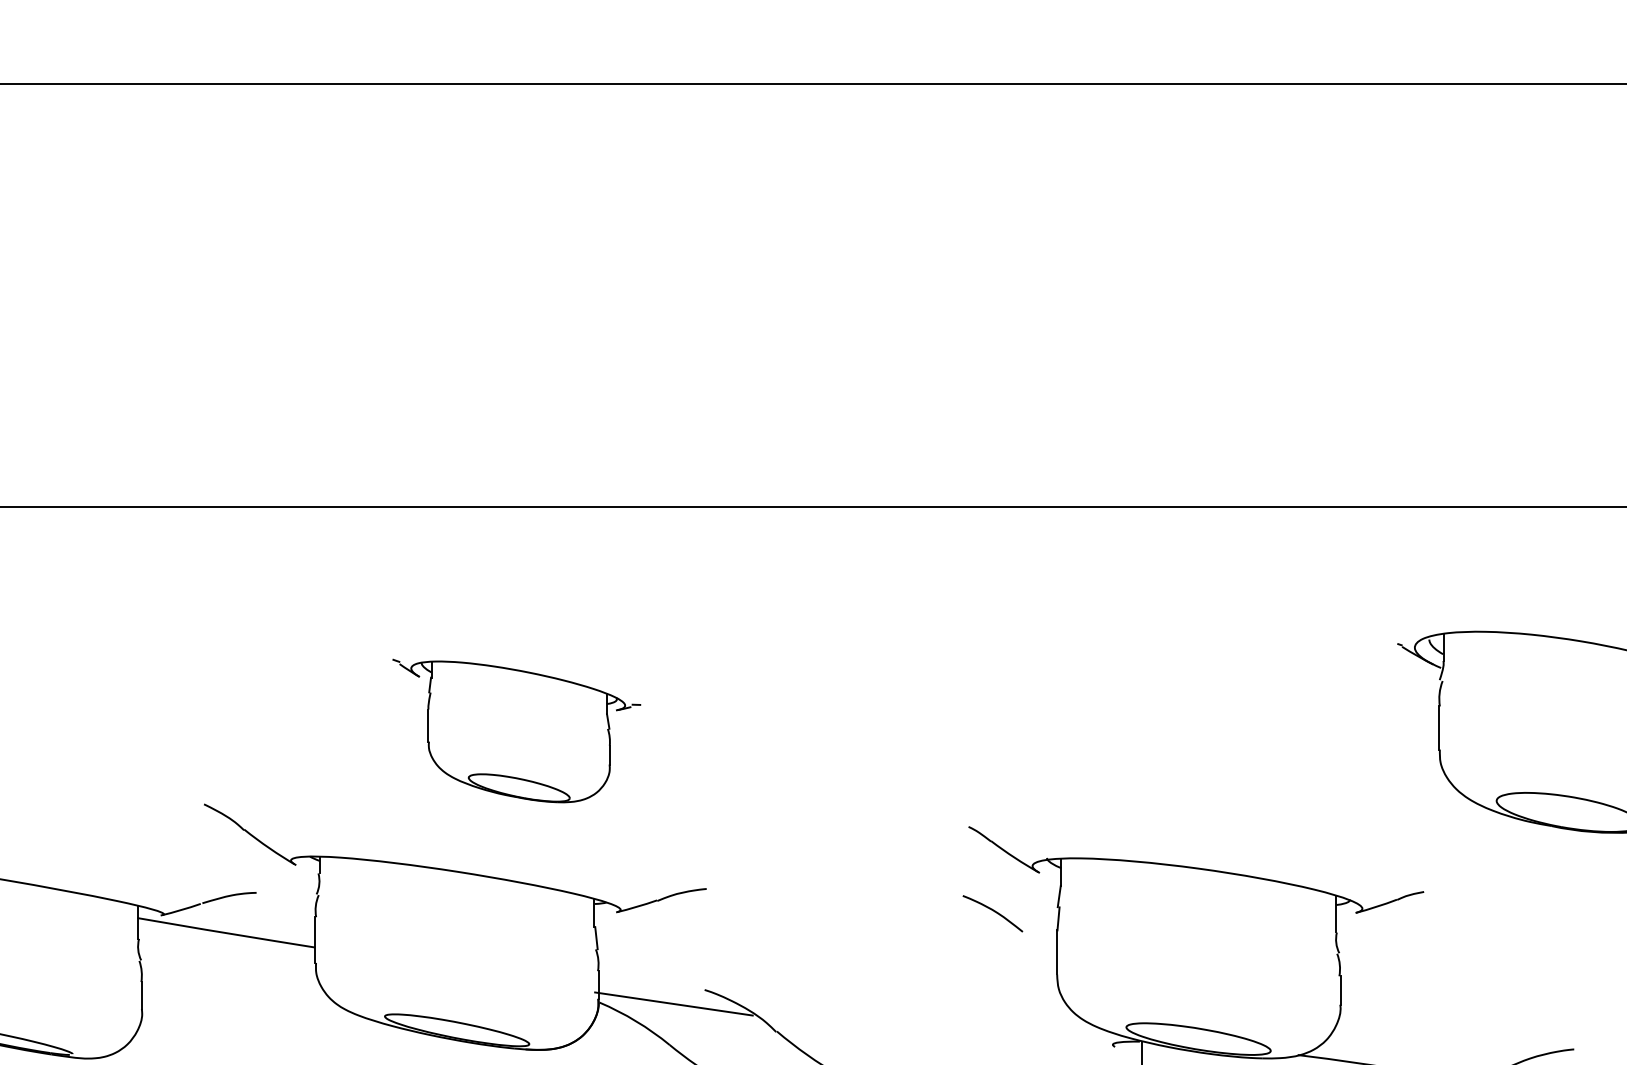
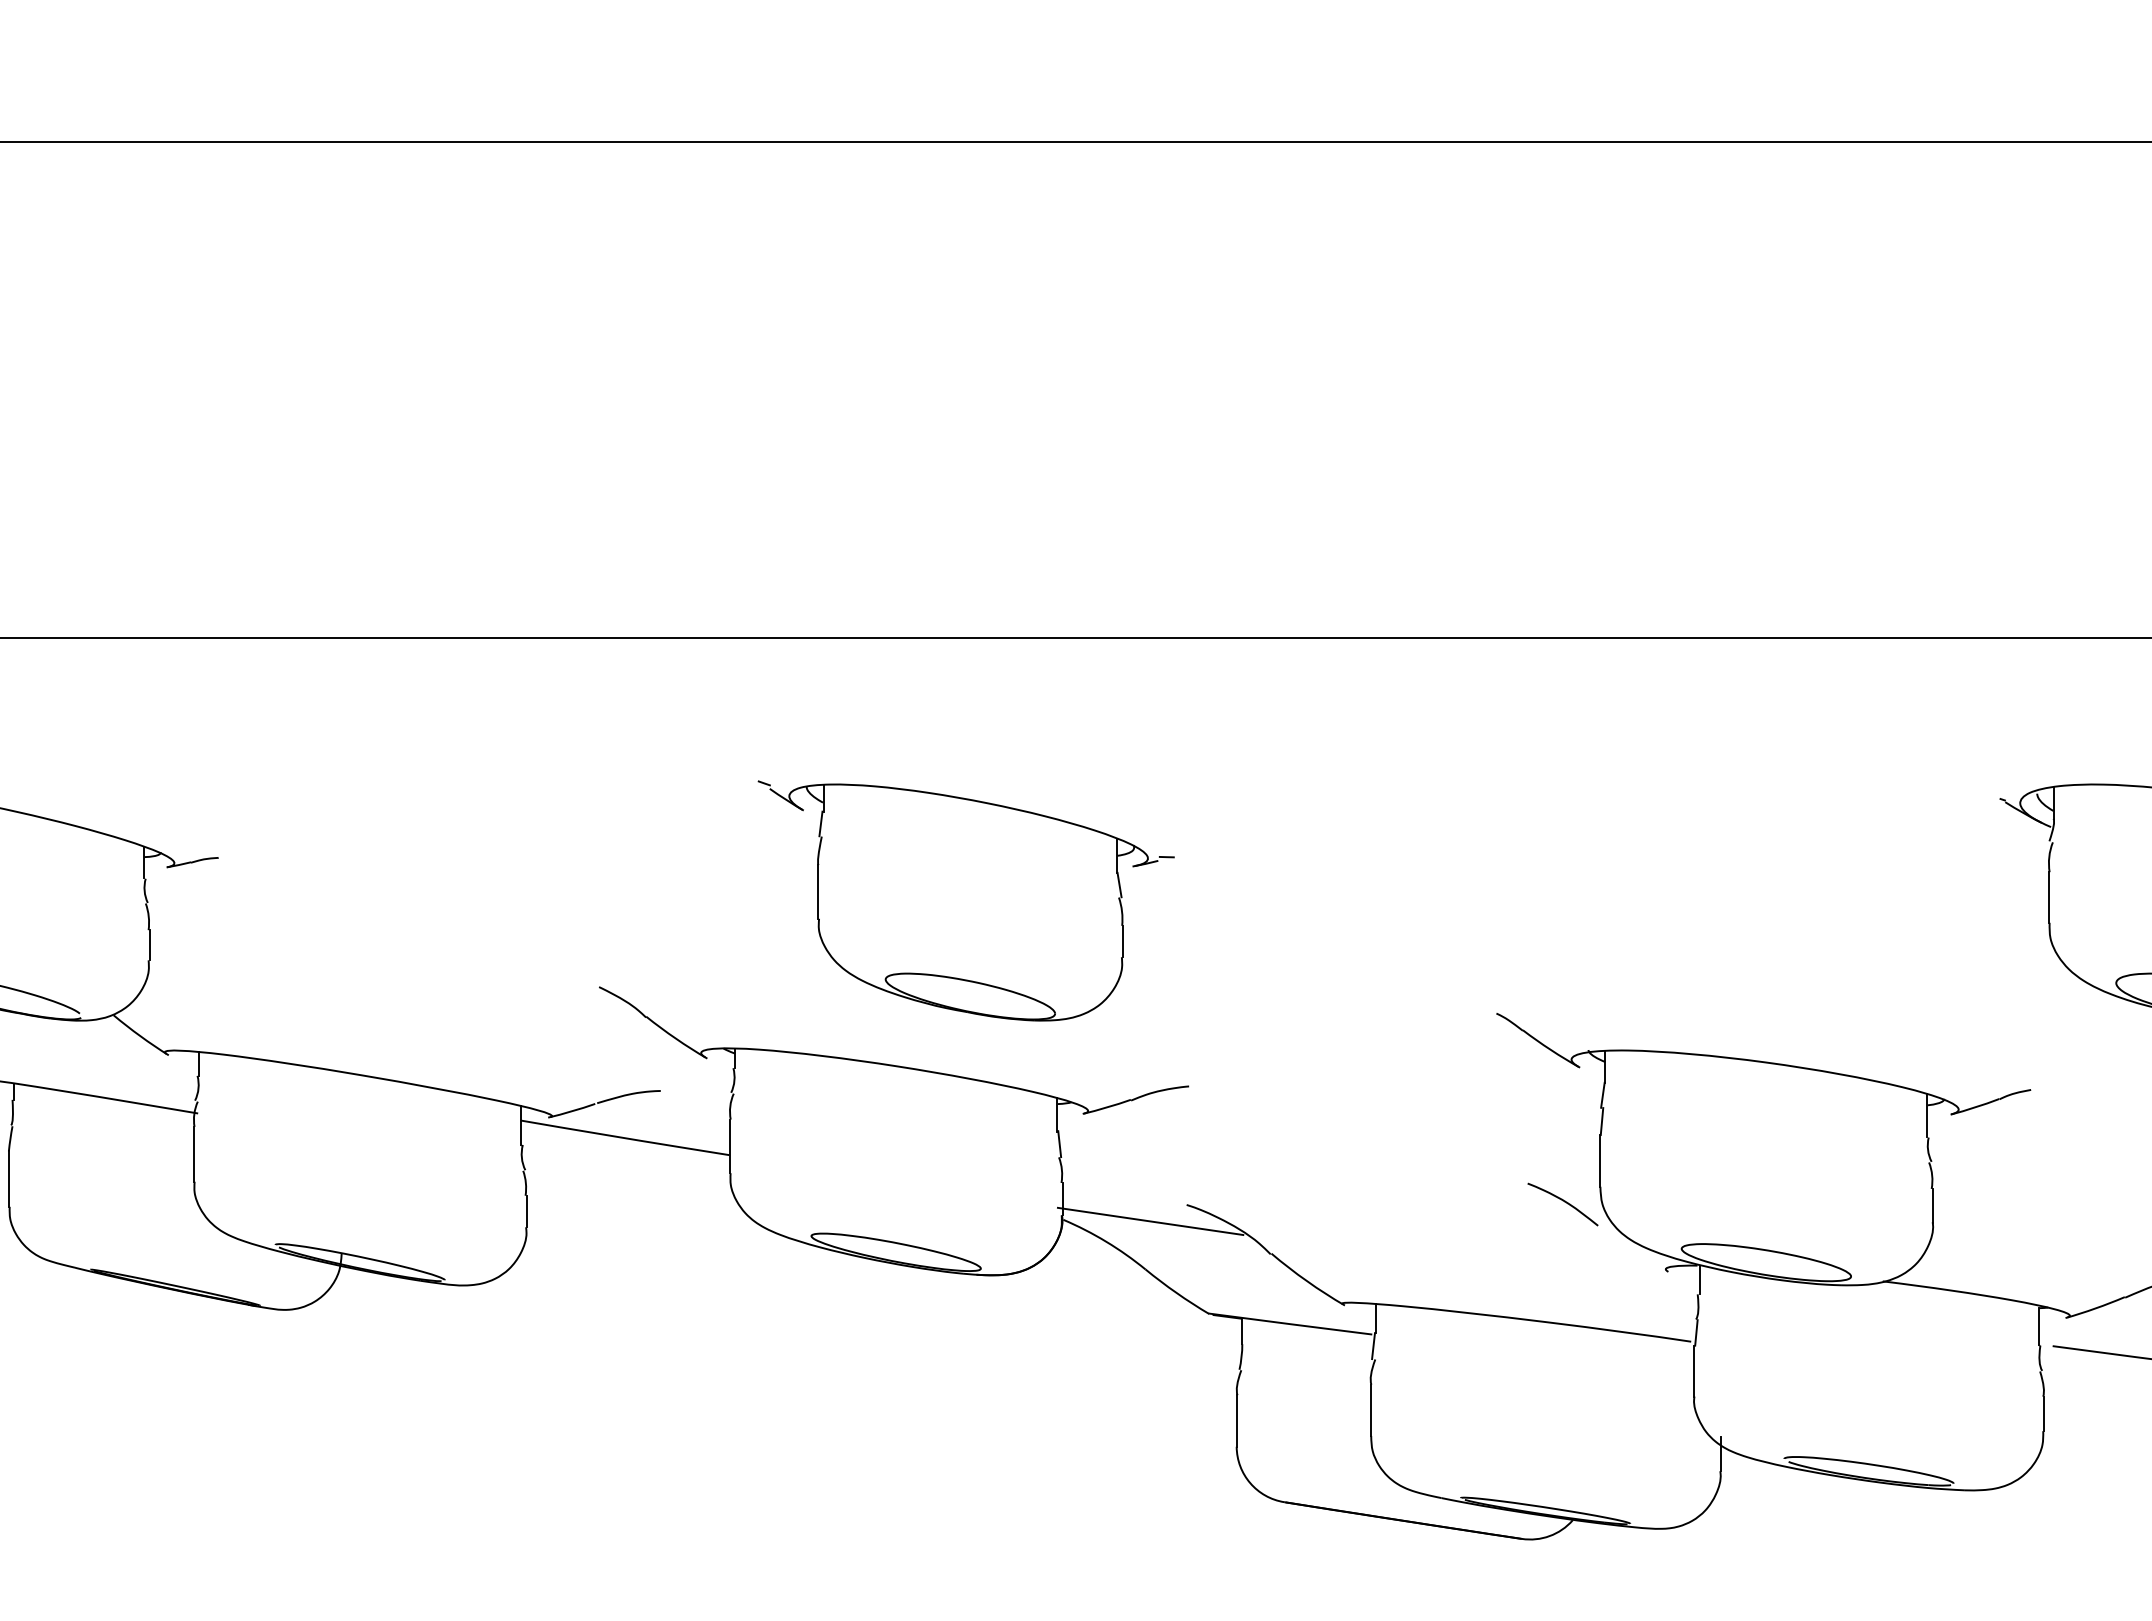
part: (516, 730) -> (965, 900), size x1.43
curve: (994, 912) -> (1564, 1202), moved

